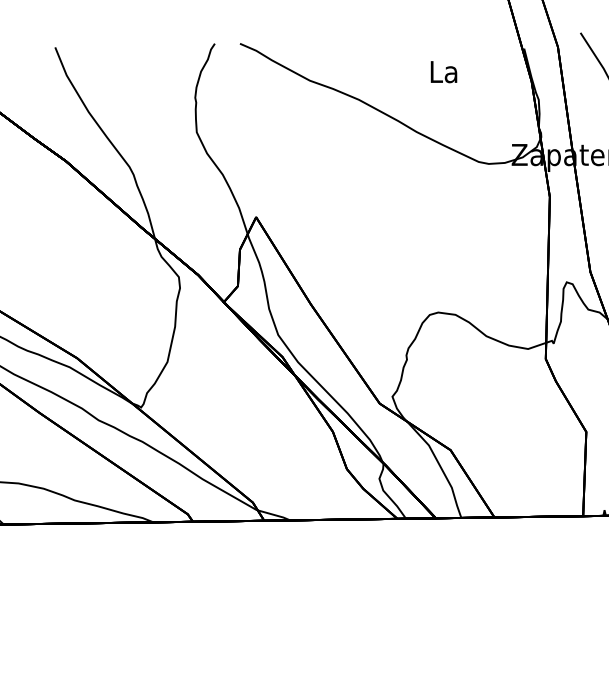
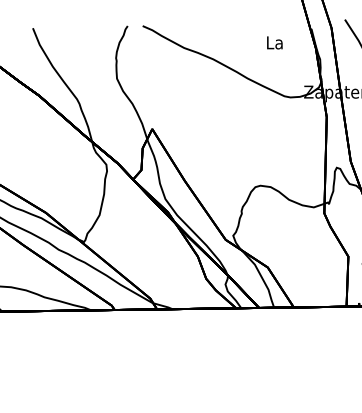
text: (443, 71) -> (274, 42), moved

